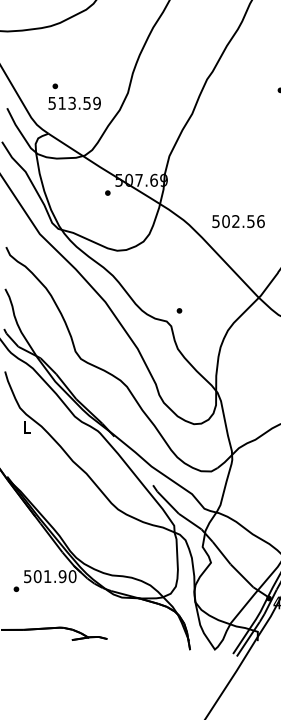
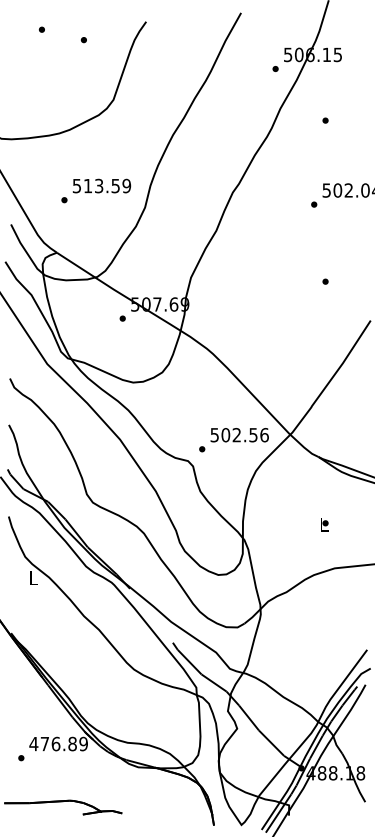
text: (74, 102) -> (101, 185), moved
text: (238, 221) -> (239, 435), moved
text: (49, 576) -> (58, 743), 501.90 -> 476.89

